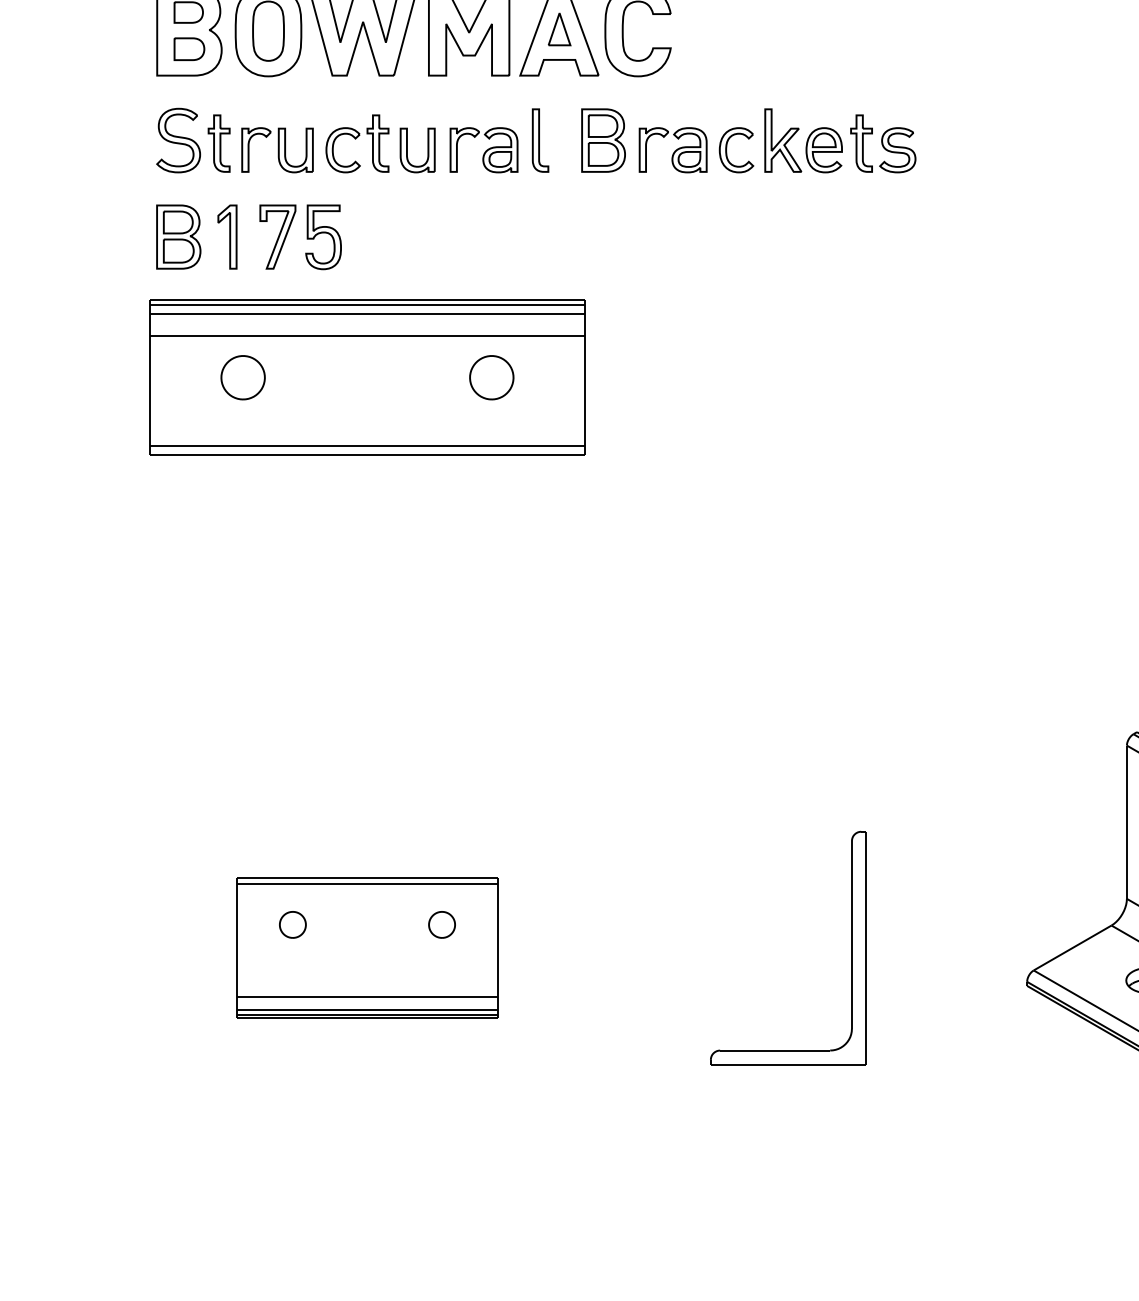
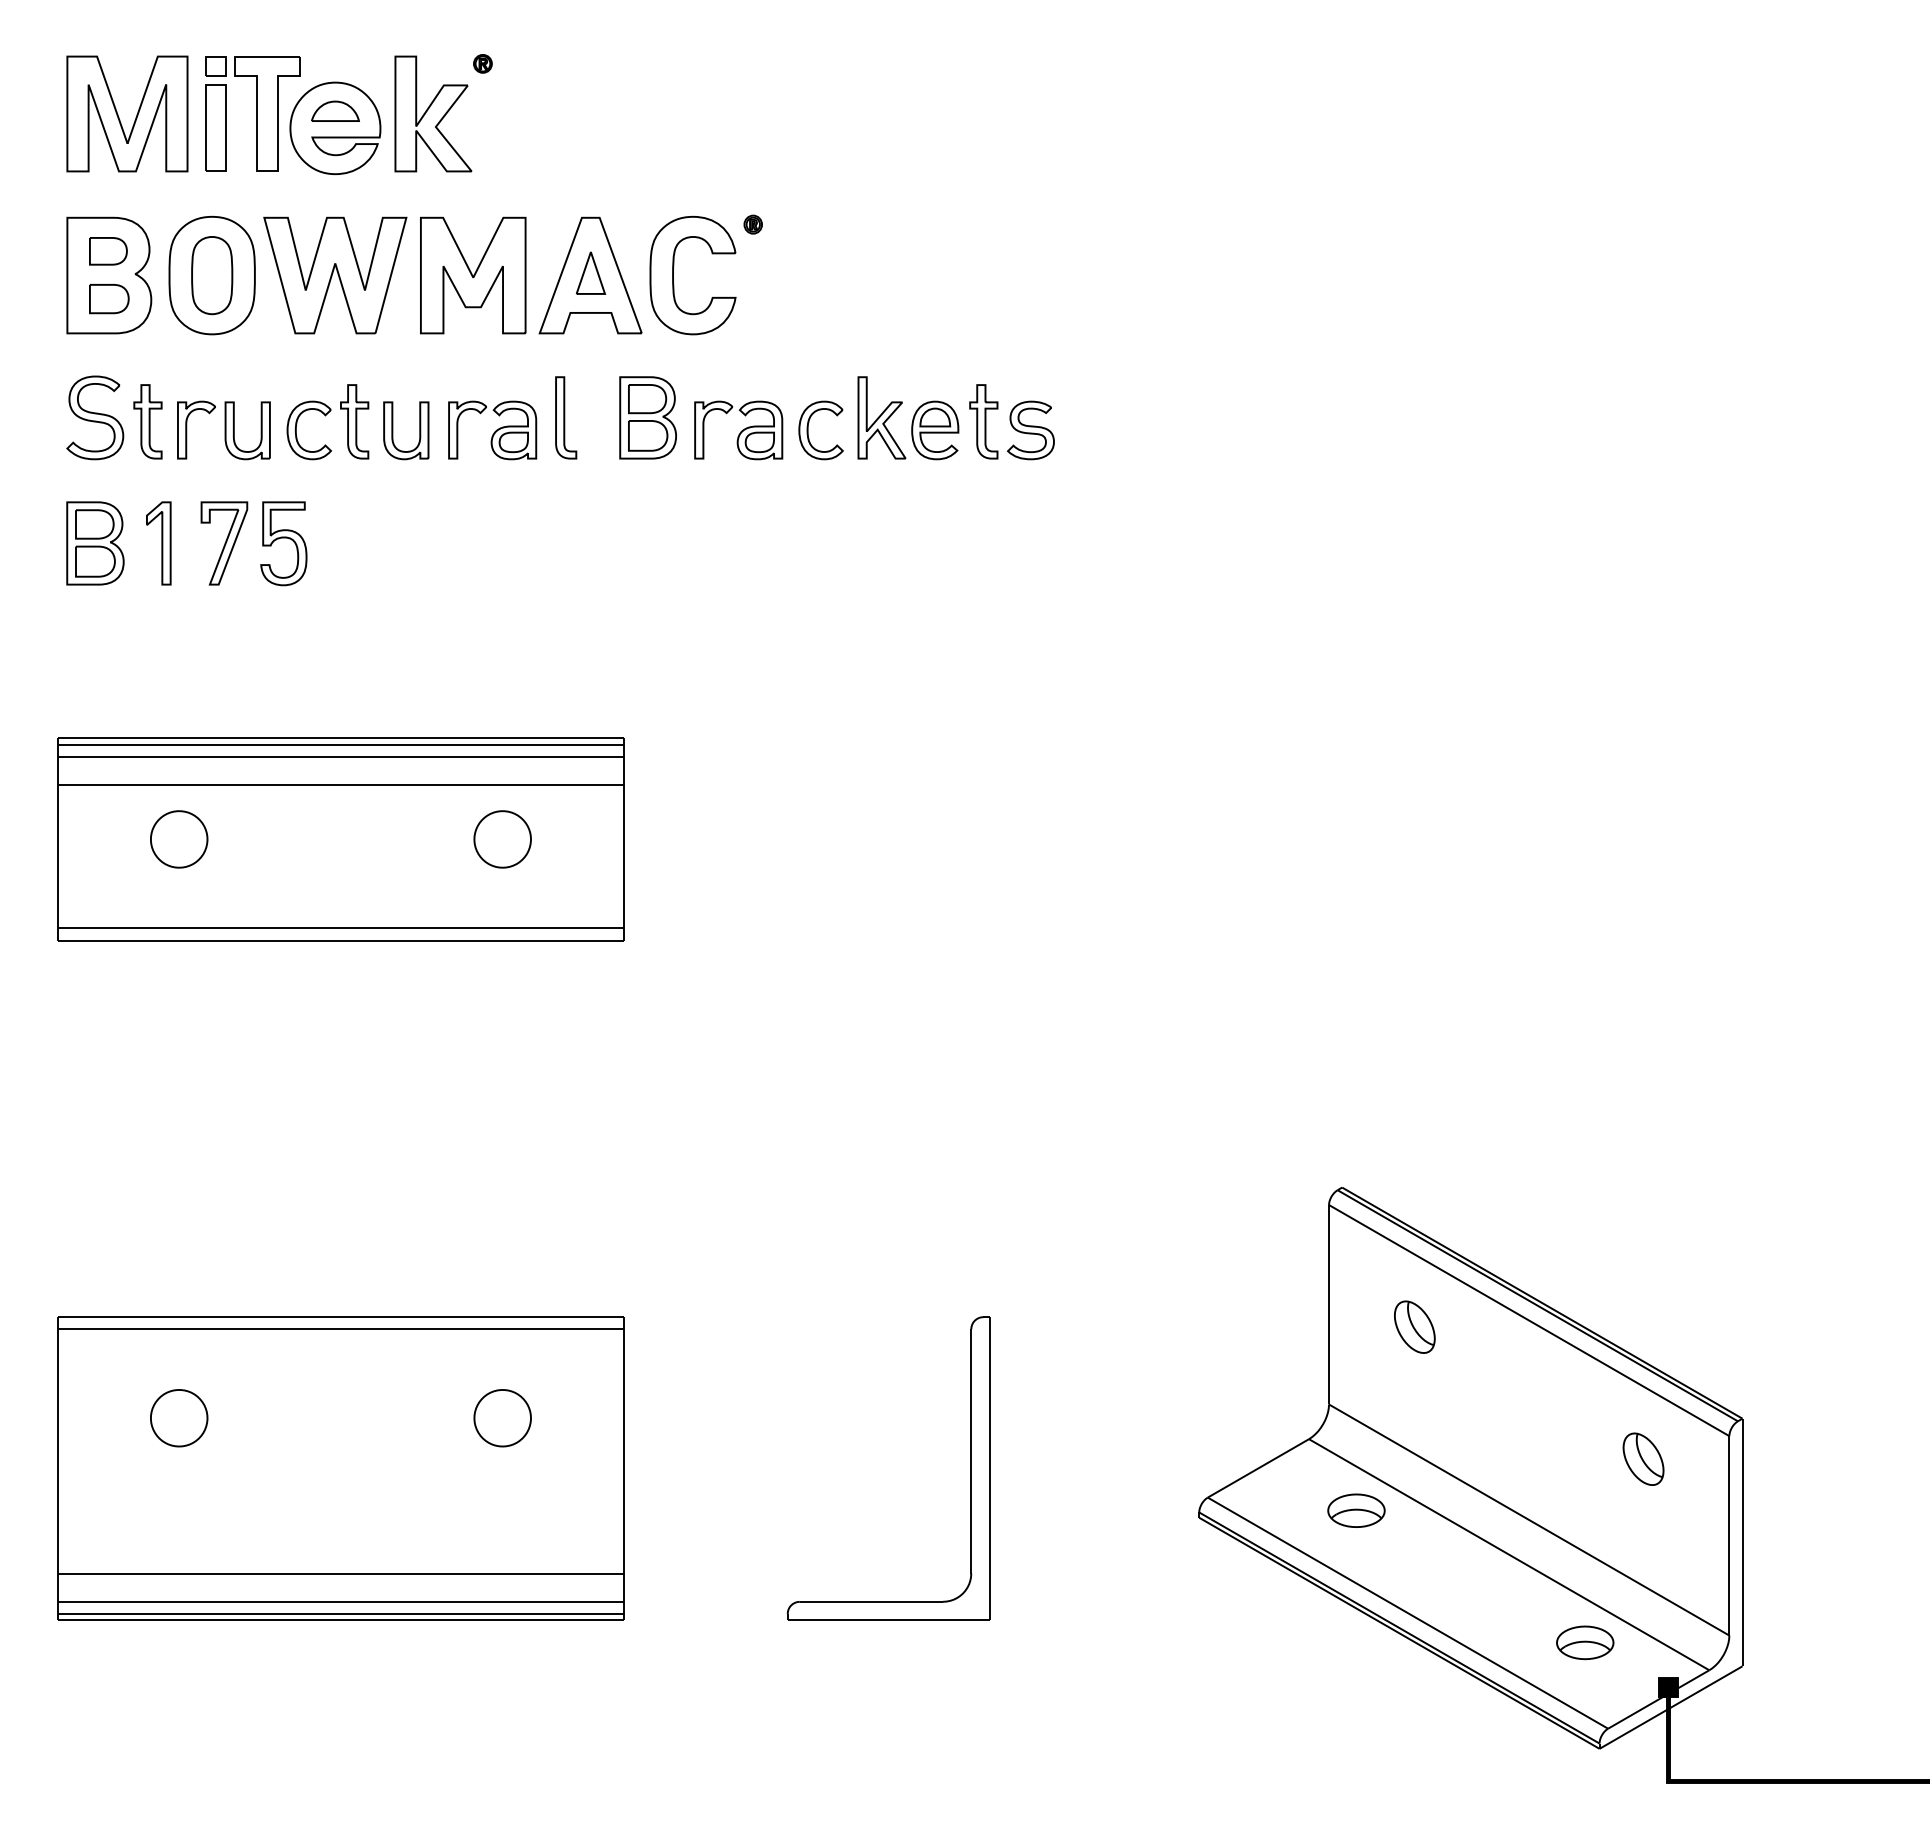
part: (367, 377) -> (340, 839), moved
part: (367, 948) -> (340, 1468), size x1.67

